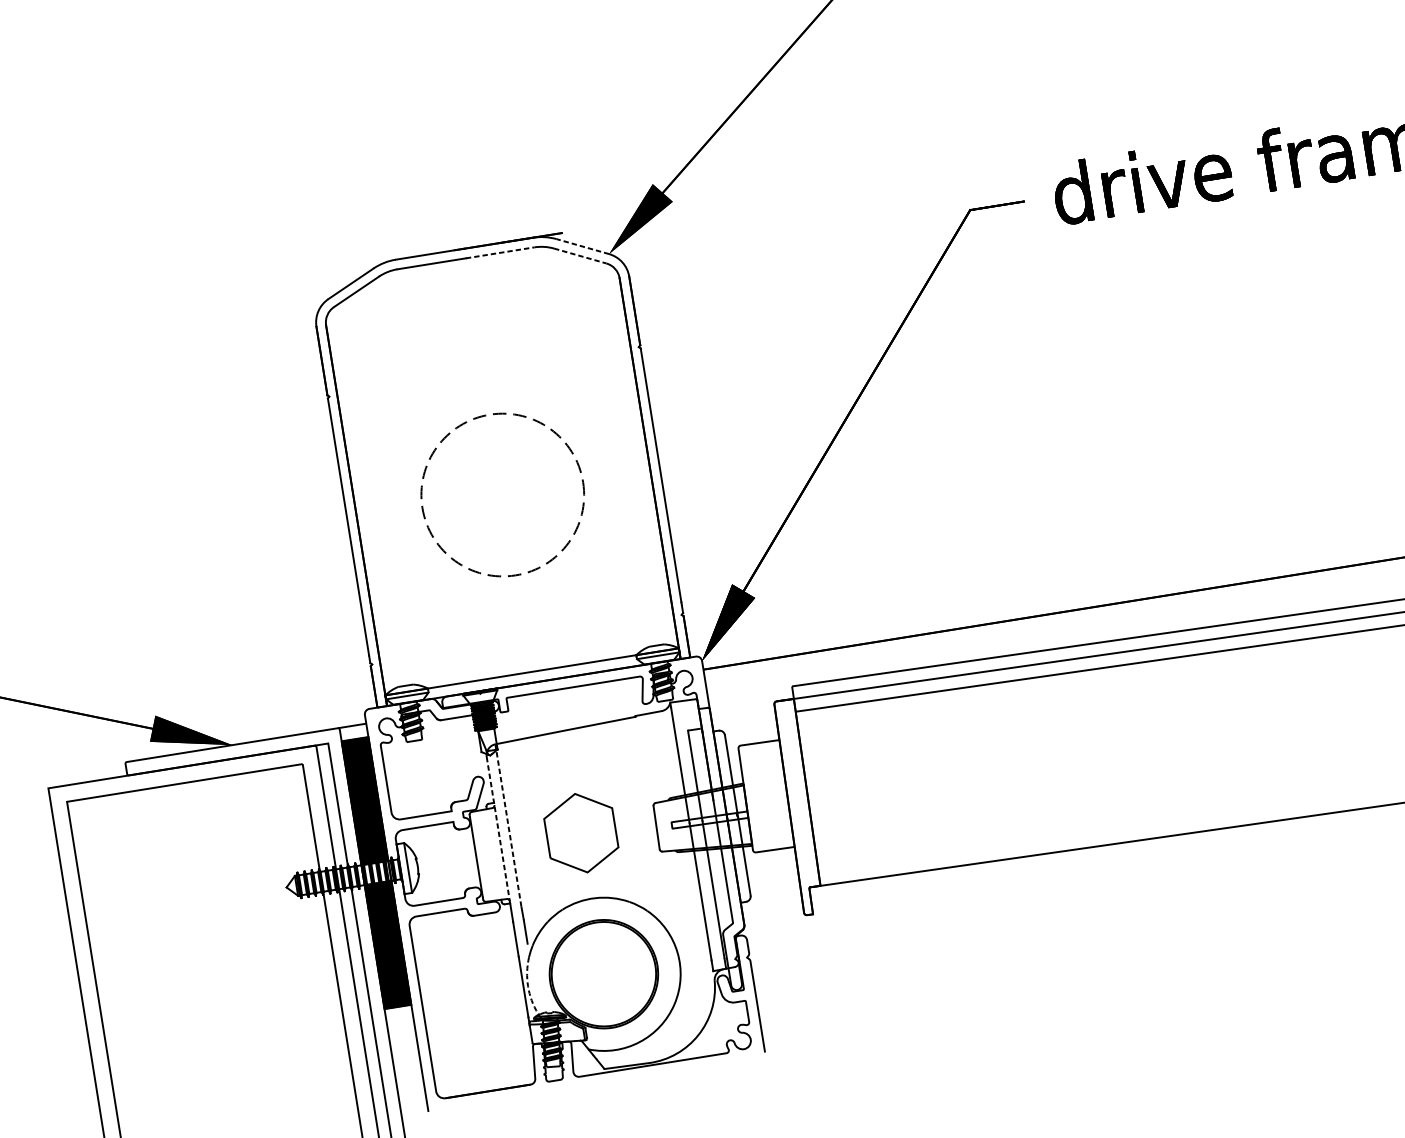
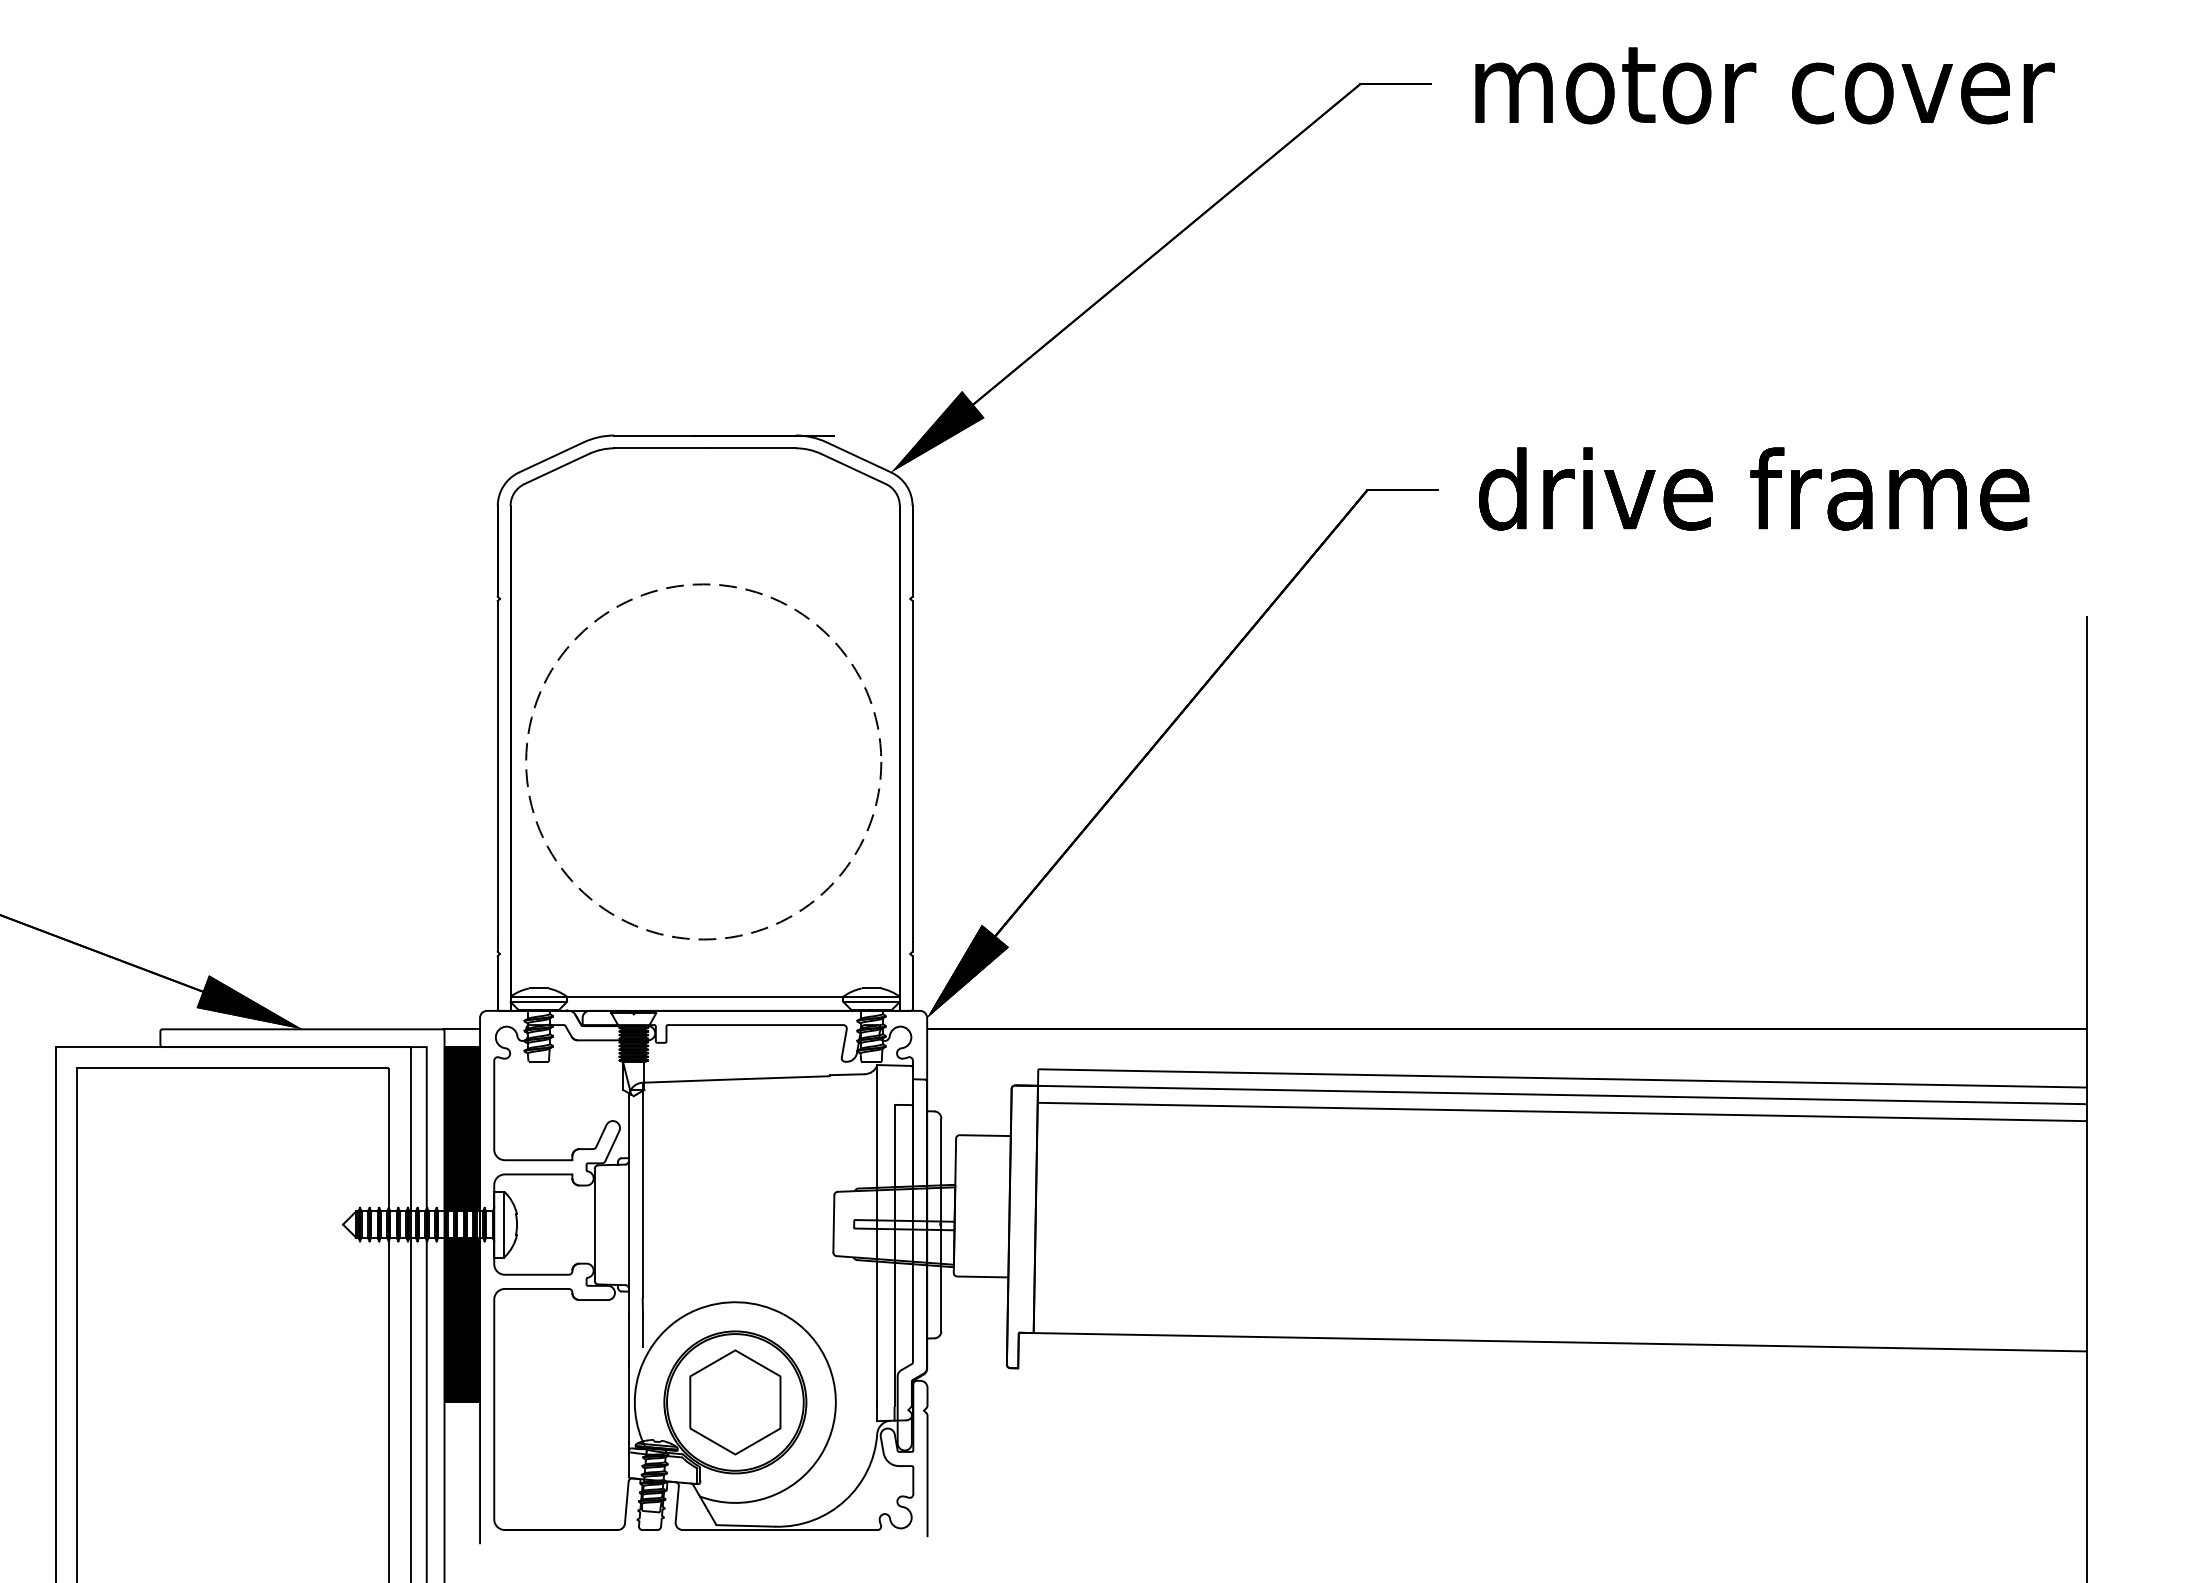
line: (582, 246) -> (858, 457), dashed -> solid
line: (500, 252) -> (751, 448), dashed -> solid
line: (580, 255) -> (853, 468), dashed -> solid
circle: (502, 494) -> (703, 761), size x1.67
line: (508, 825) -> (642, 1190), dashed -> solid
line: (498, 830) -> (628, 1194), dashed -> solid
part: (581, 833) -> (735, 1402), moved
arc: (527, 986) -> (634, 1402), dashed -> solid

